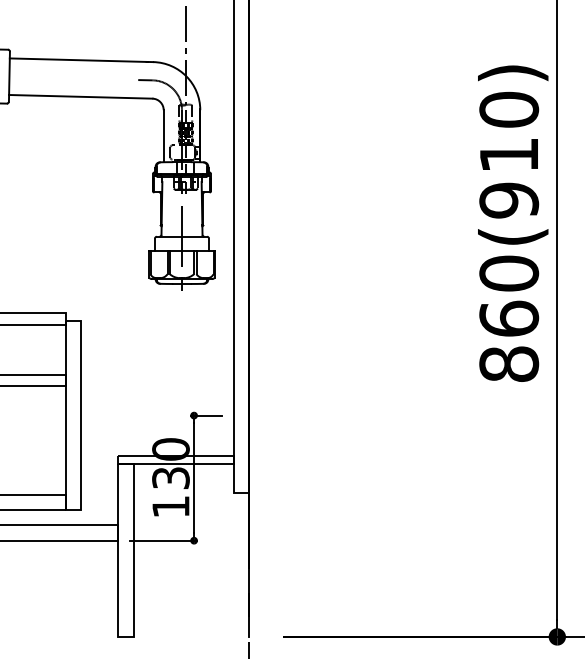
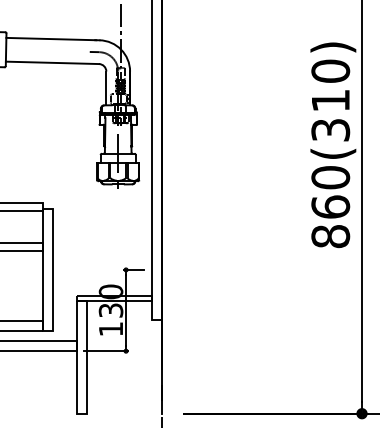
text: (508, 199) -> (330, 129), 860(910) -> 860(310)

